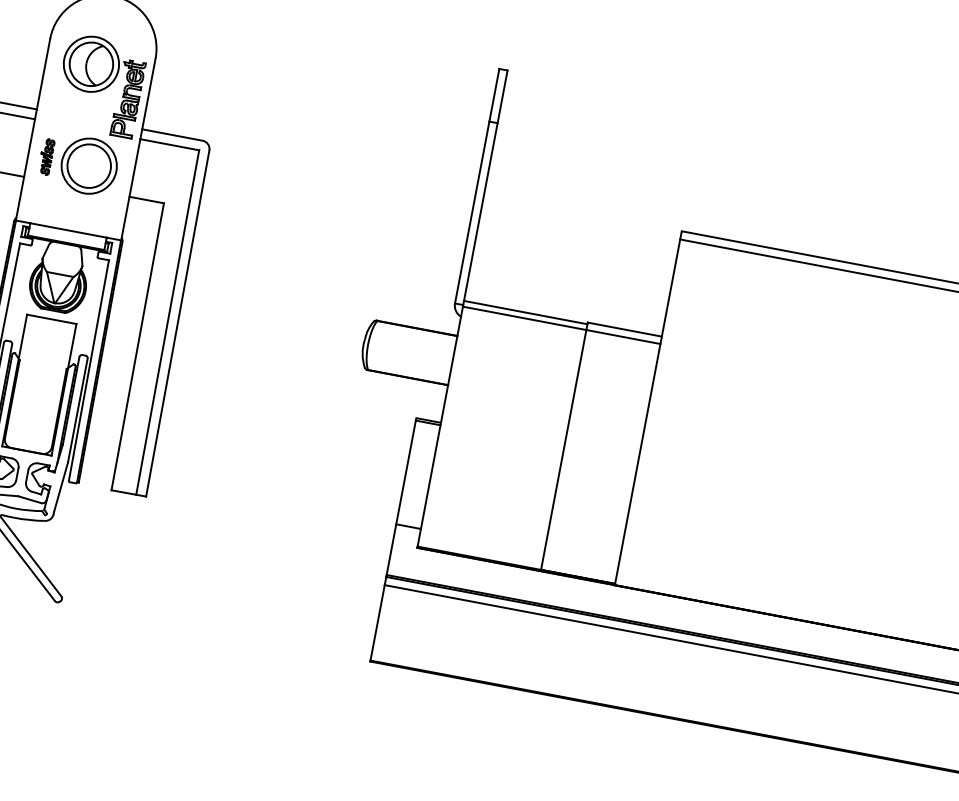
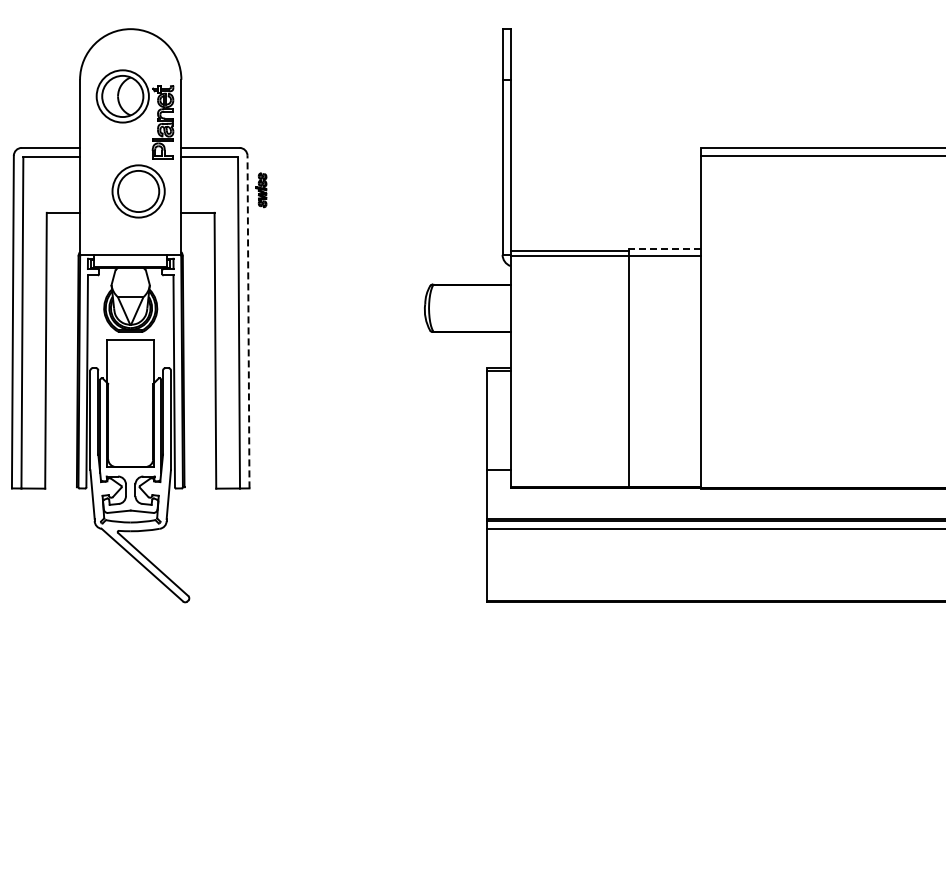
part: (46, 157) -> (261, 190), moved
line: (177, 322) -> (248, 321), solid -> dashed
line: (624, 329) -> (664, 249), solid -> dashed

